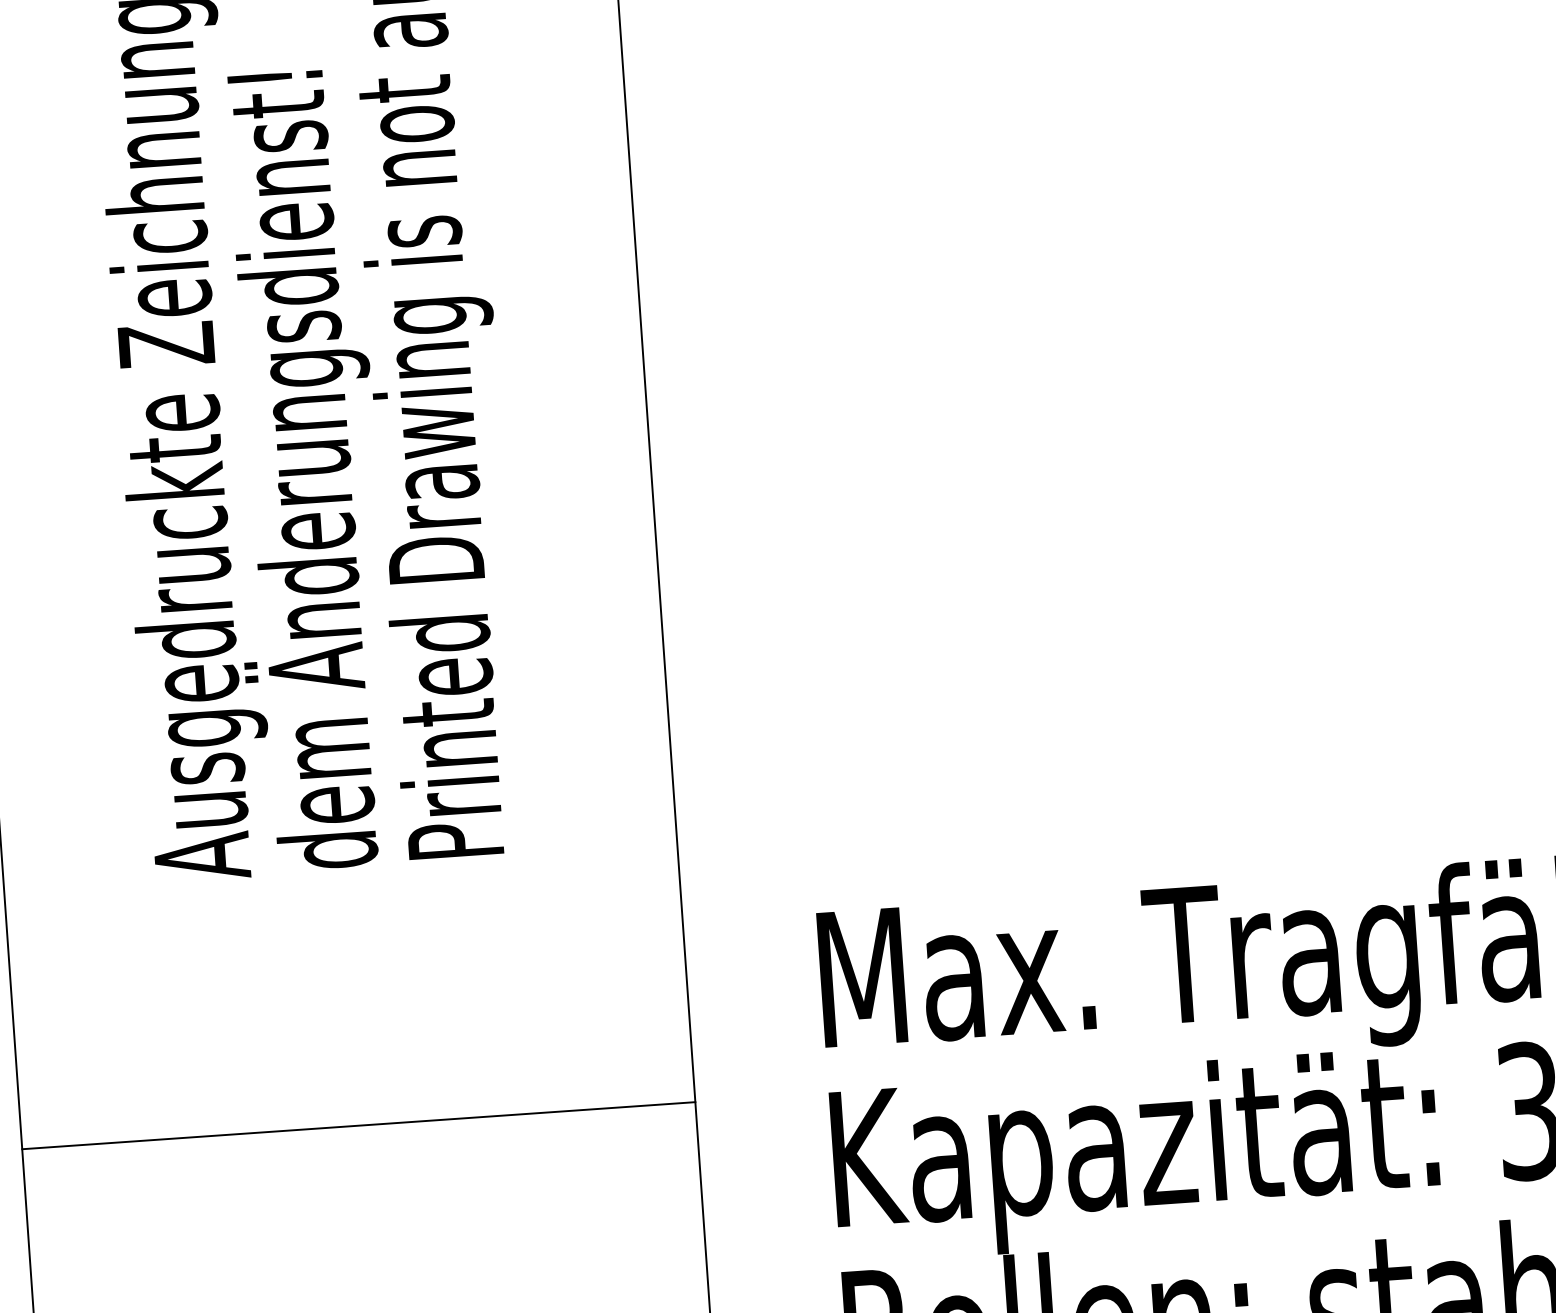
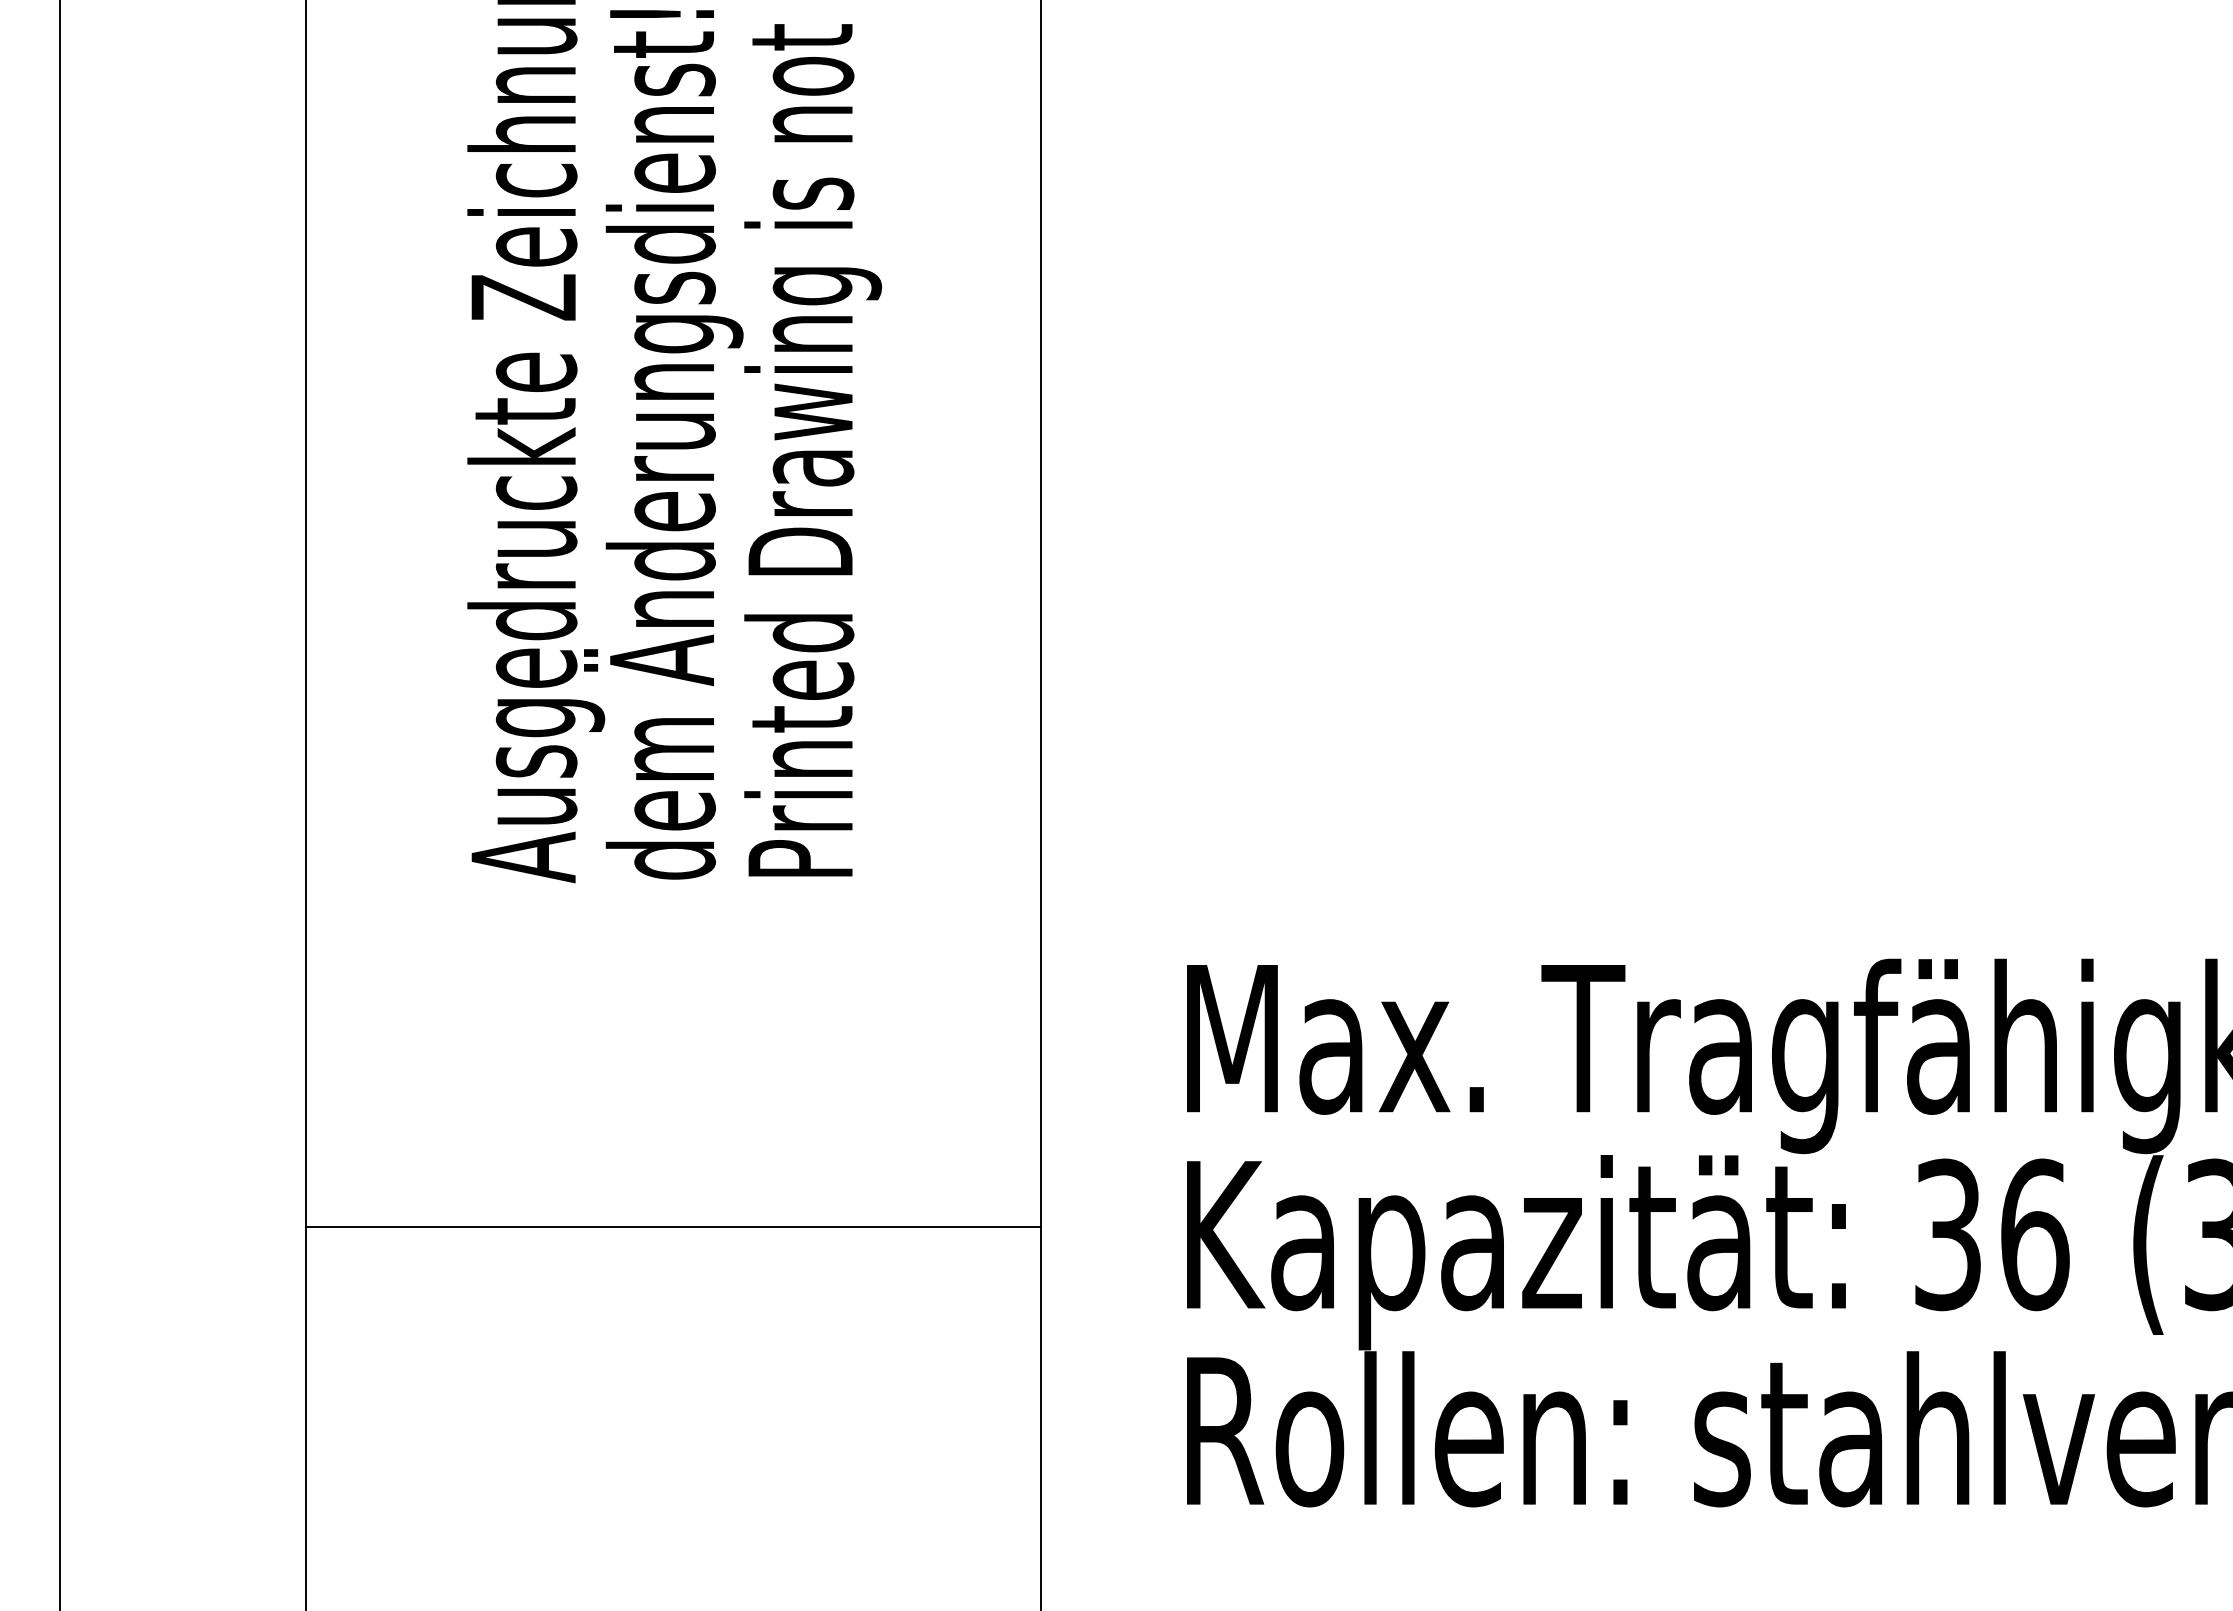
line: (358, 1125) -> (673, 1227), moved

